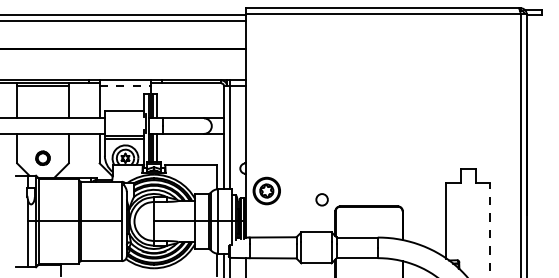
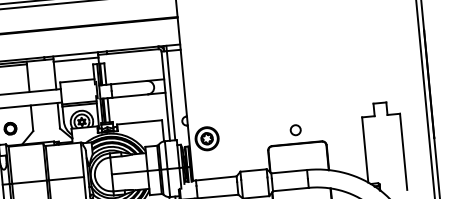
line: (125, 86) -> (76, 59), dashed -> solid
circle: (321, 199) -> (295, 129), moved
line: (490, 227) -> (403, 152), dashed -> solid

